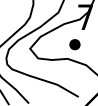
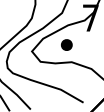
part: (74, 44) -> (66, 44), moved

